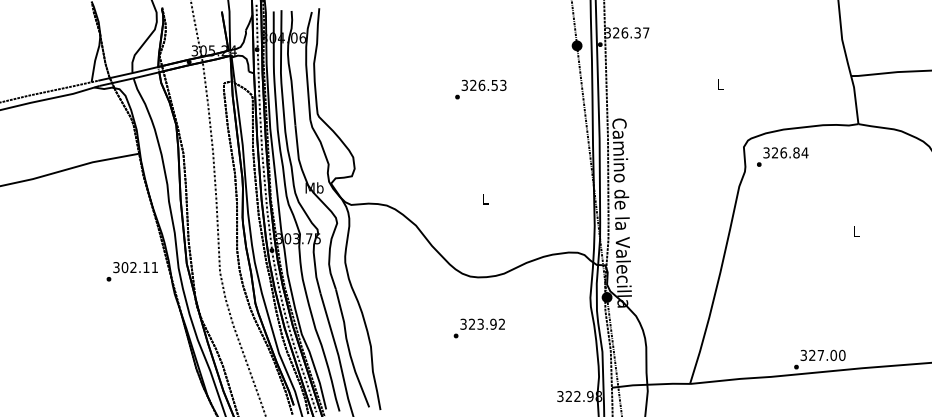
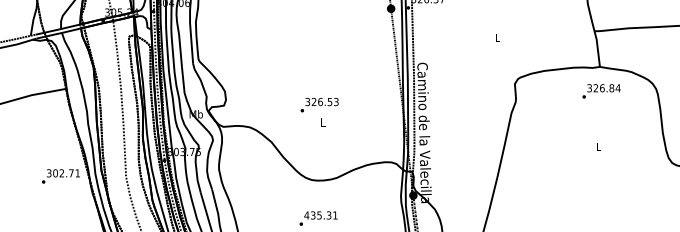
text: (480, 89) -> (319, 105), moved
text: (782, 156) -> (601, 90), moved
text: (146, 267) -> (71, 173), 302.11 -> 302.71
text: (482, 323) -> (320, 214), 323.92 -> 435.31

